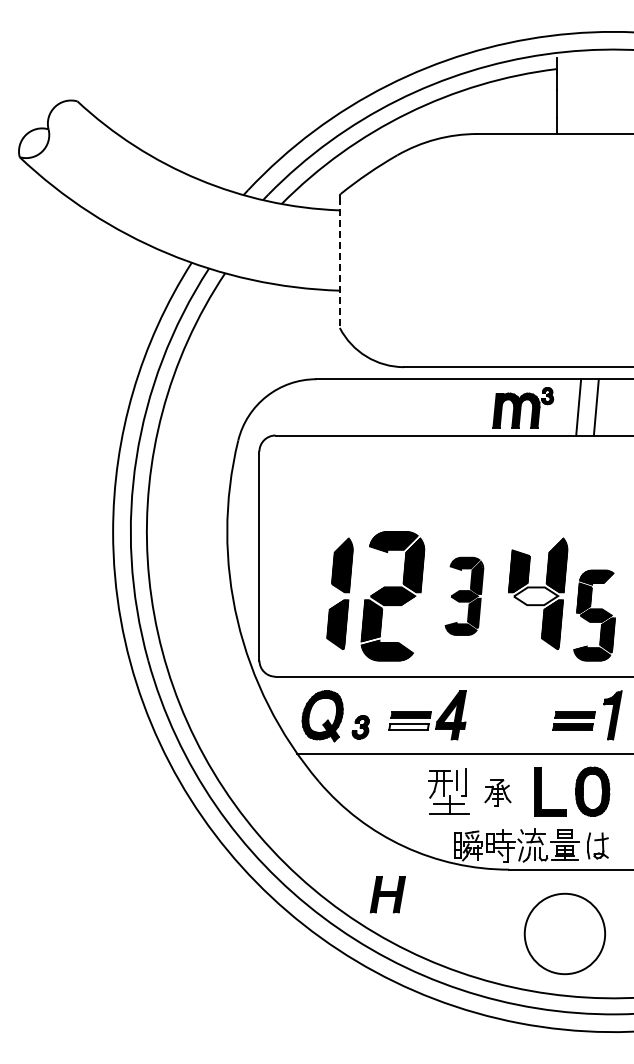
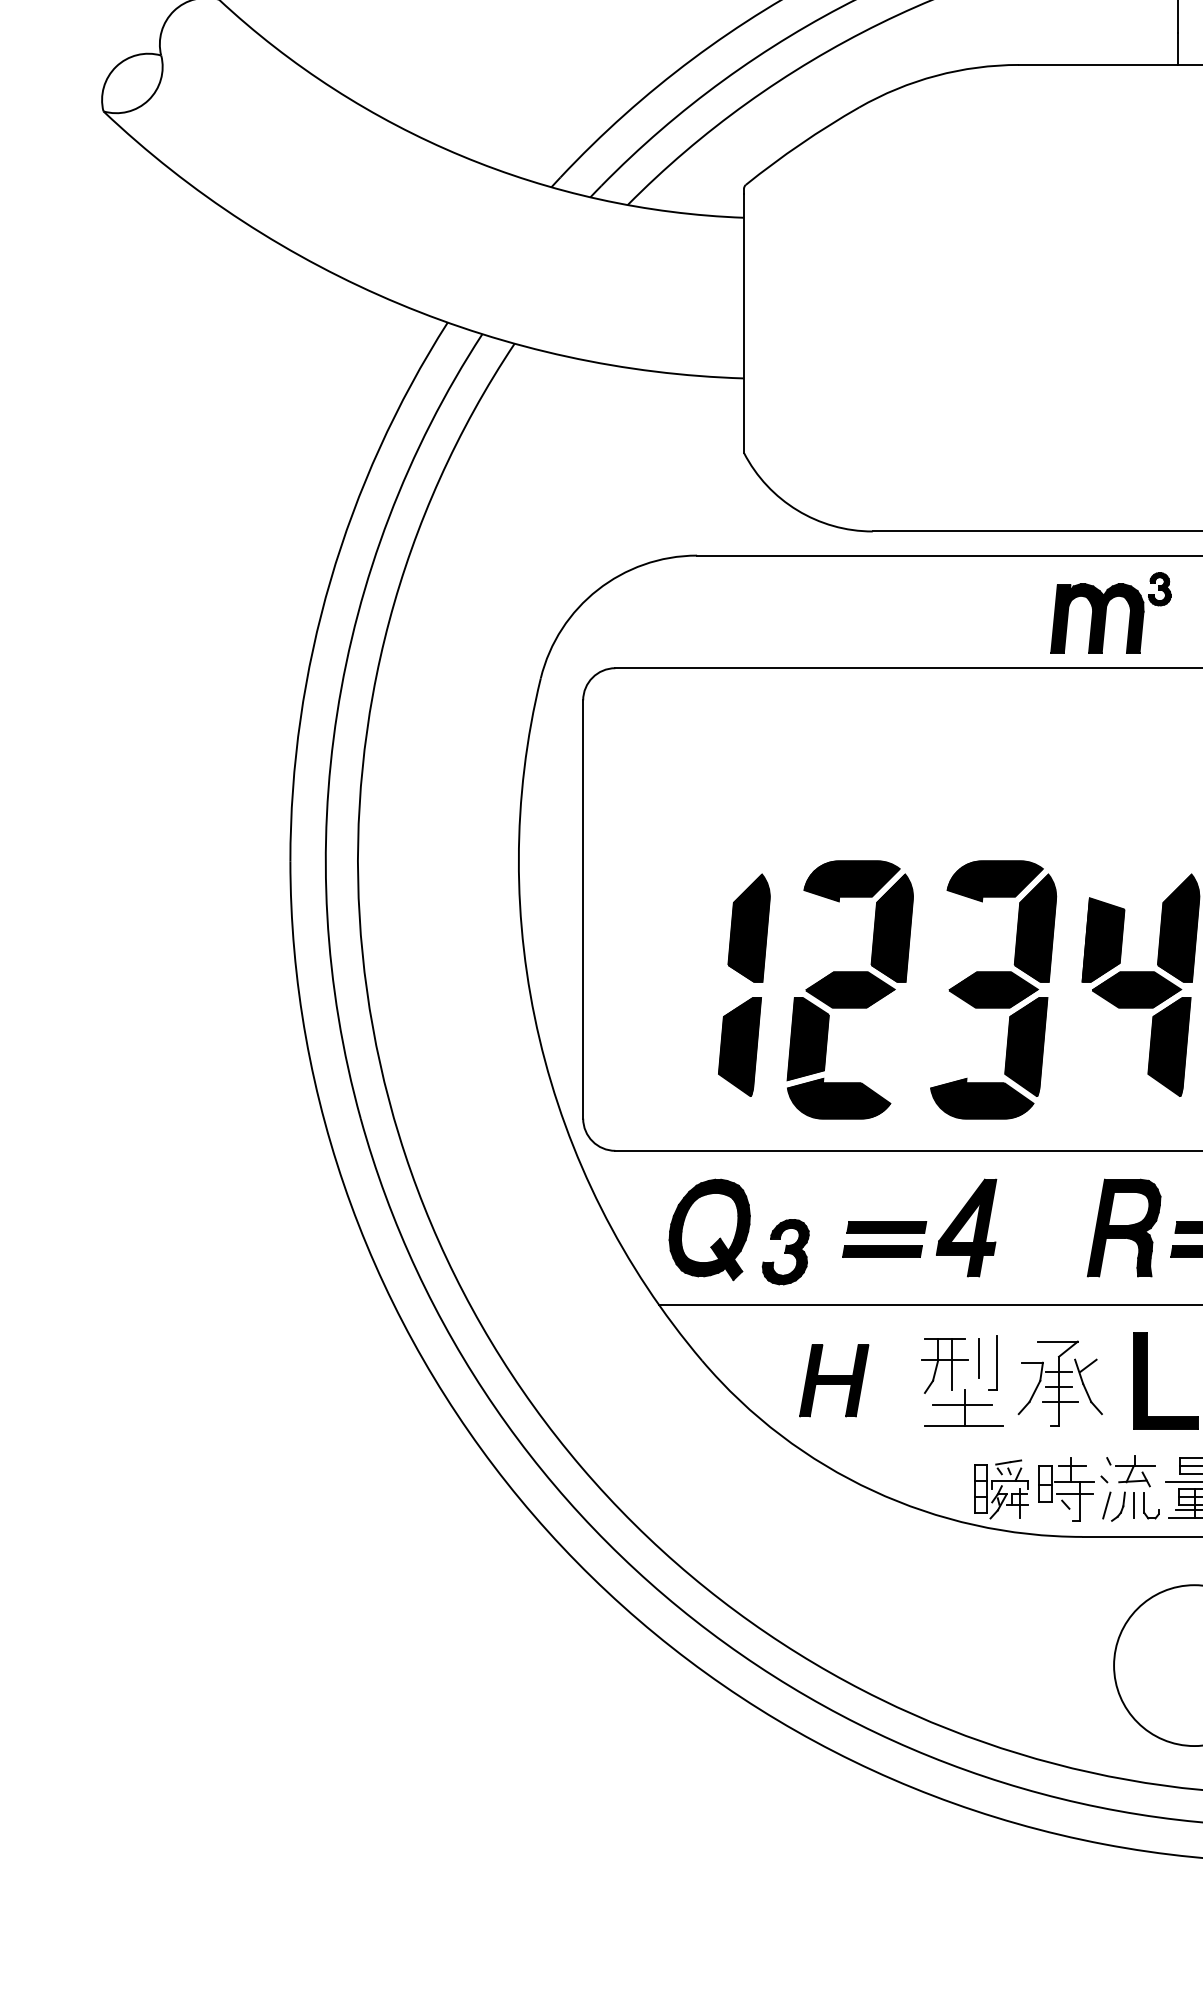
line: (339, 263) -> (743, 324), dashed -> solid
part: (464, 596) -> (993, 990), size x1.67
hatch: (536, 596) -> (1137, 990), added
part: (529, 715) -> (1123, 1228), added
fill: (408, 726) -> (881, 1250), added
part: (360, 727) -> (785, 1252), size x1.43
part: (497, 792) -> (1059, 1382), size x1.67
part: (387, 894) -> (833, 1380), moved

